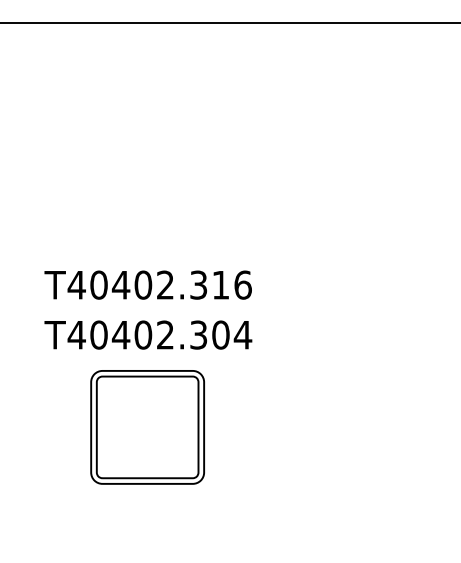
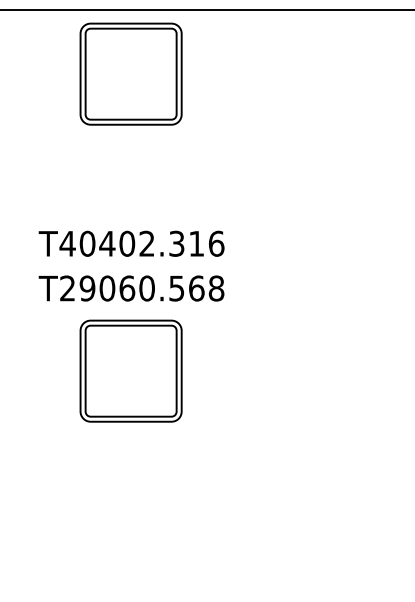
part: (146, 94) -> (130, 73), added
text: (159, 335) -> (141, 288), T40402.304 -> T29060.568

